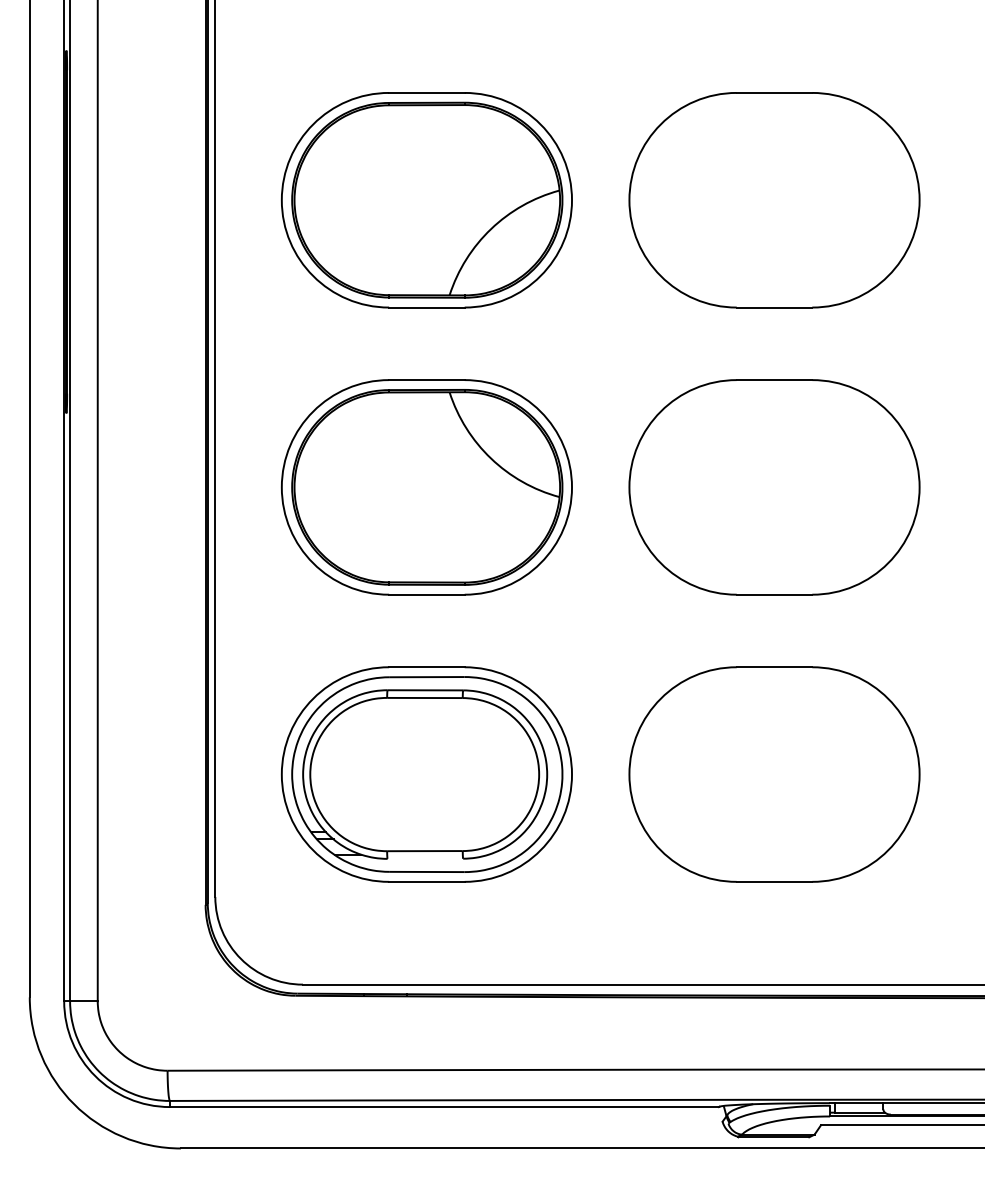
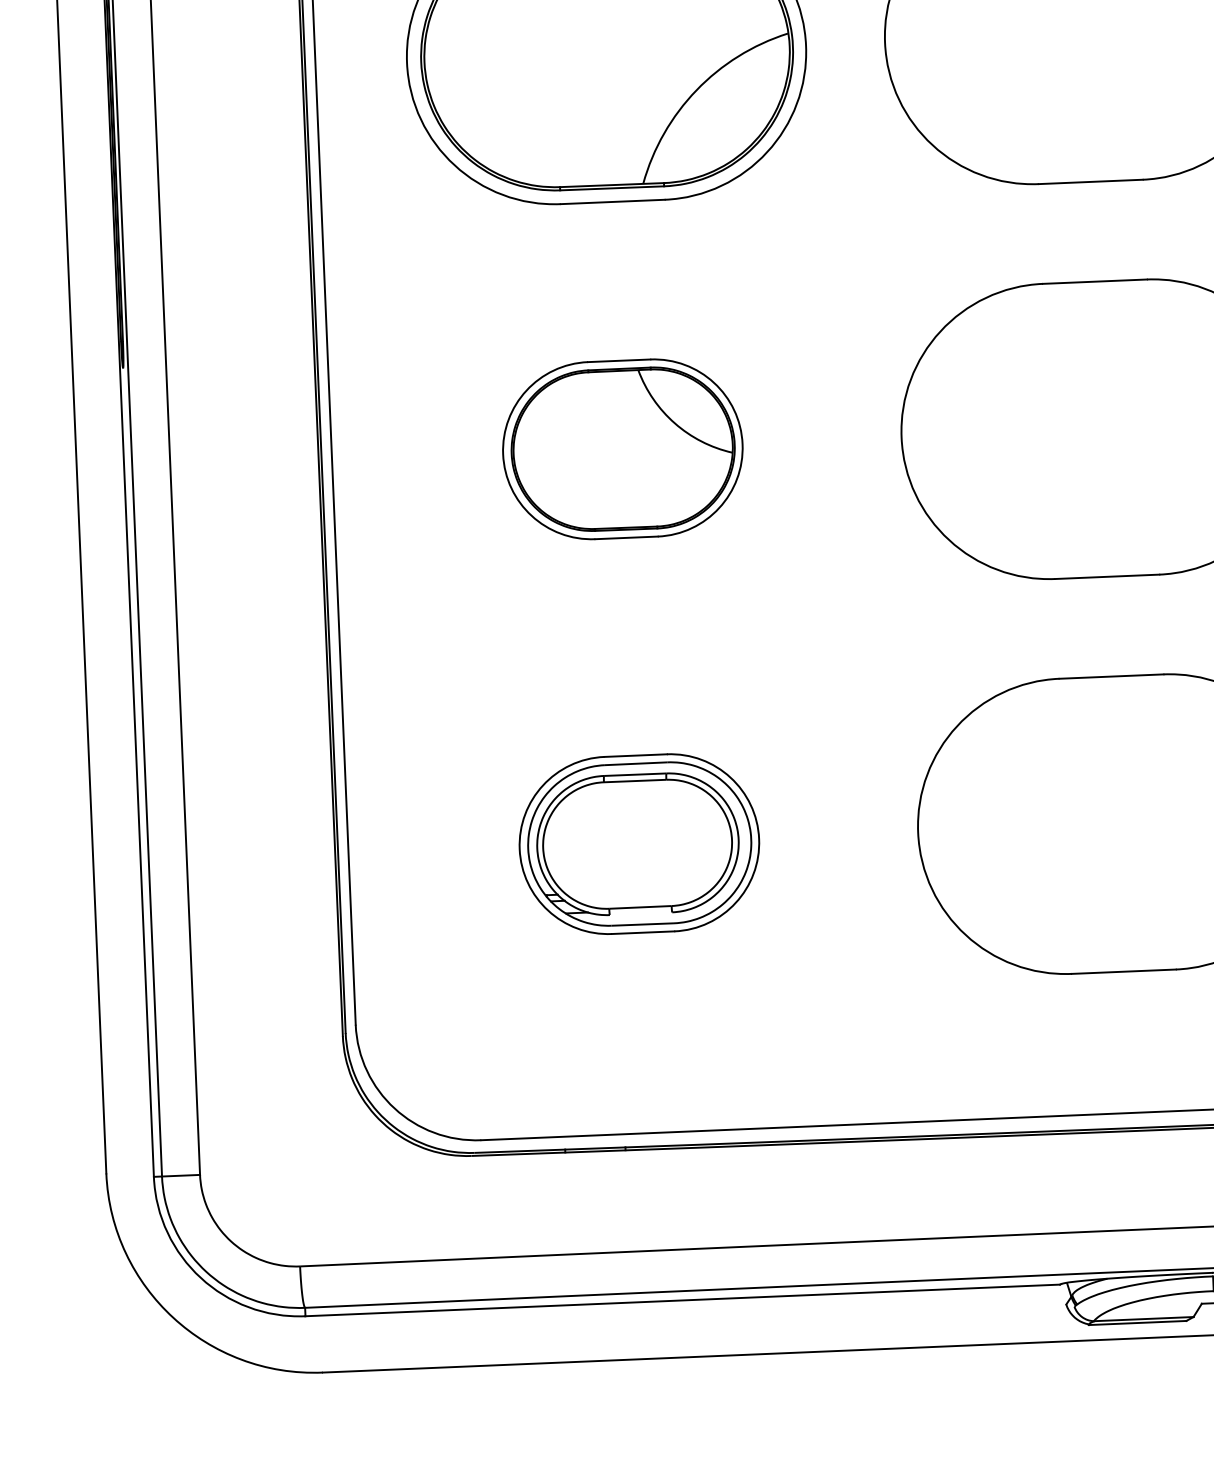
part: (426, 487) -> (622, 449), size x0.6
part: (426, 774) -> (639, 844), size x0.6

